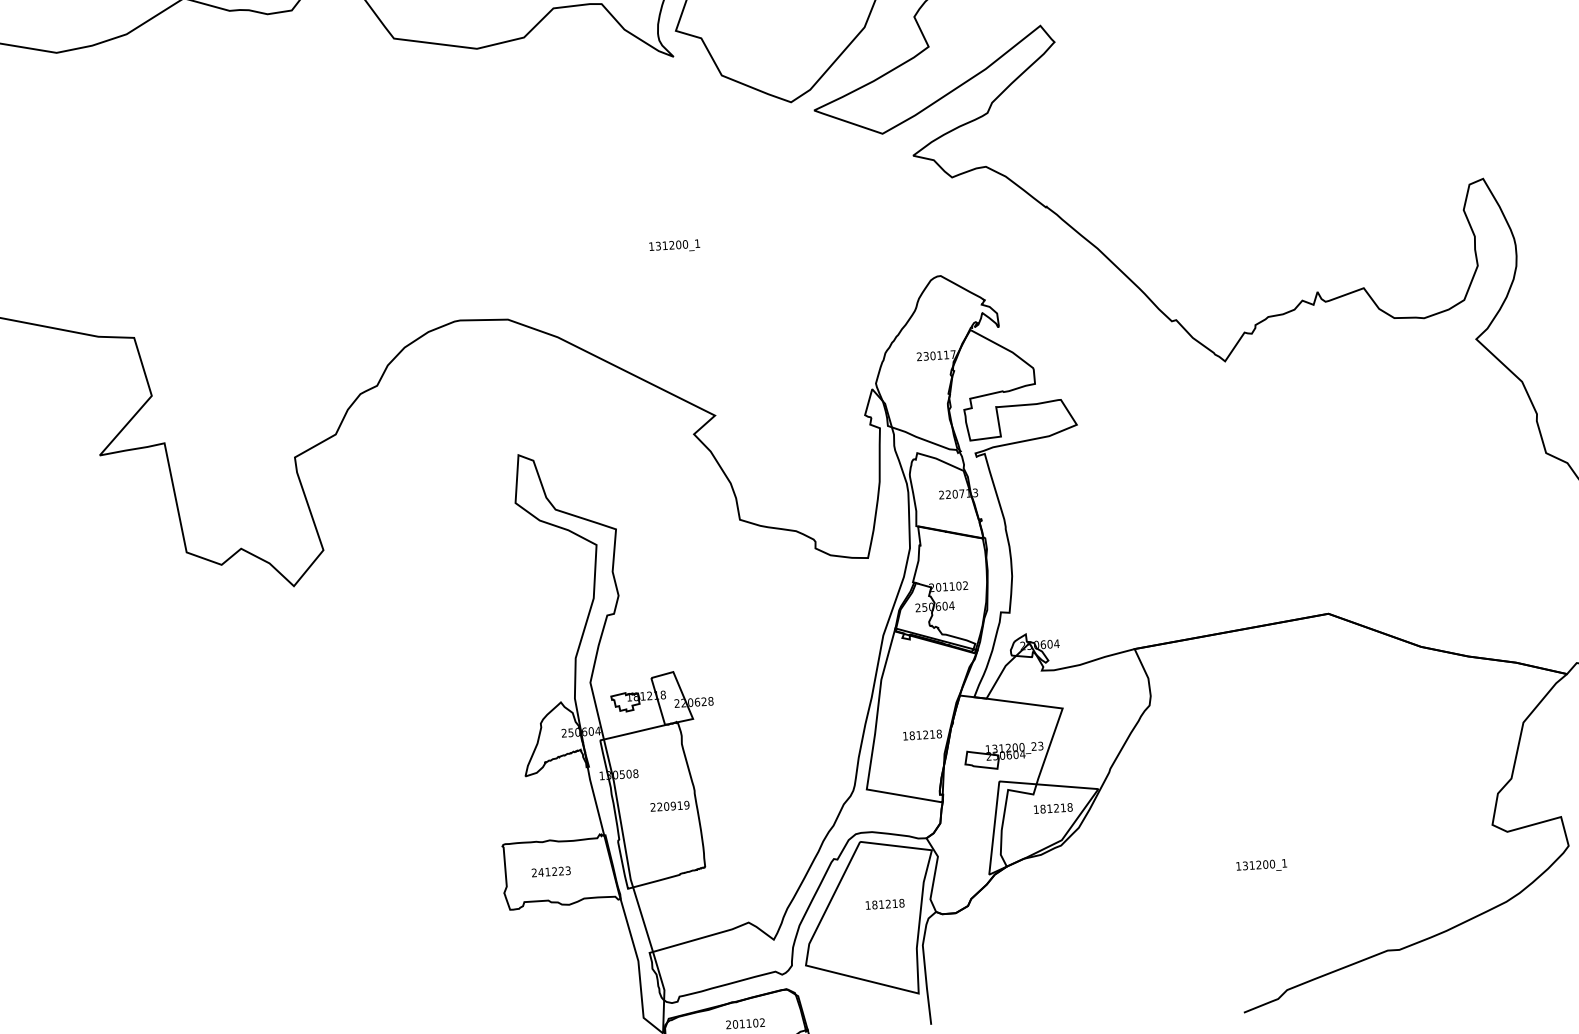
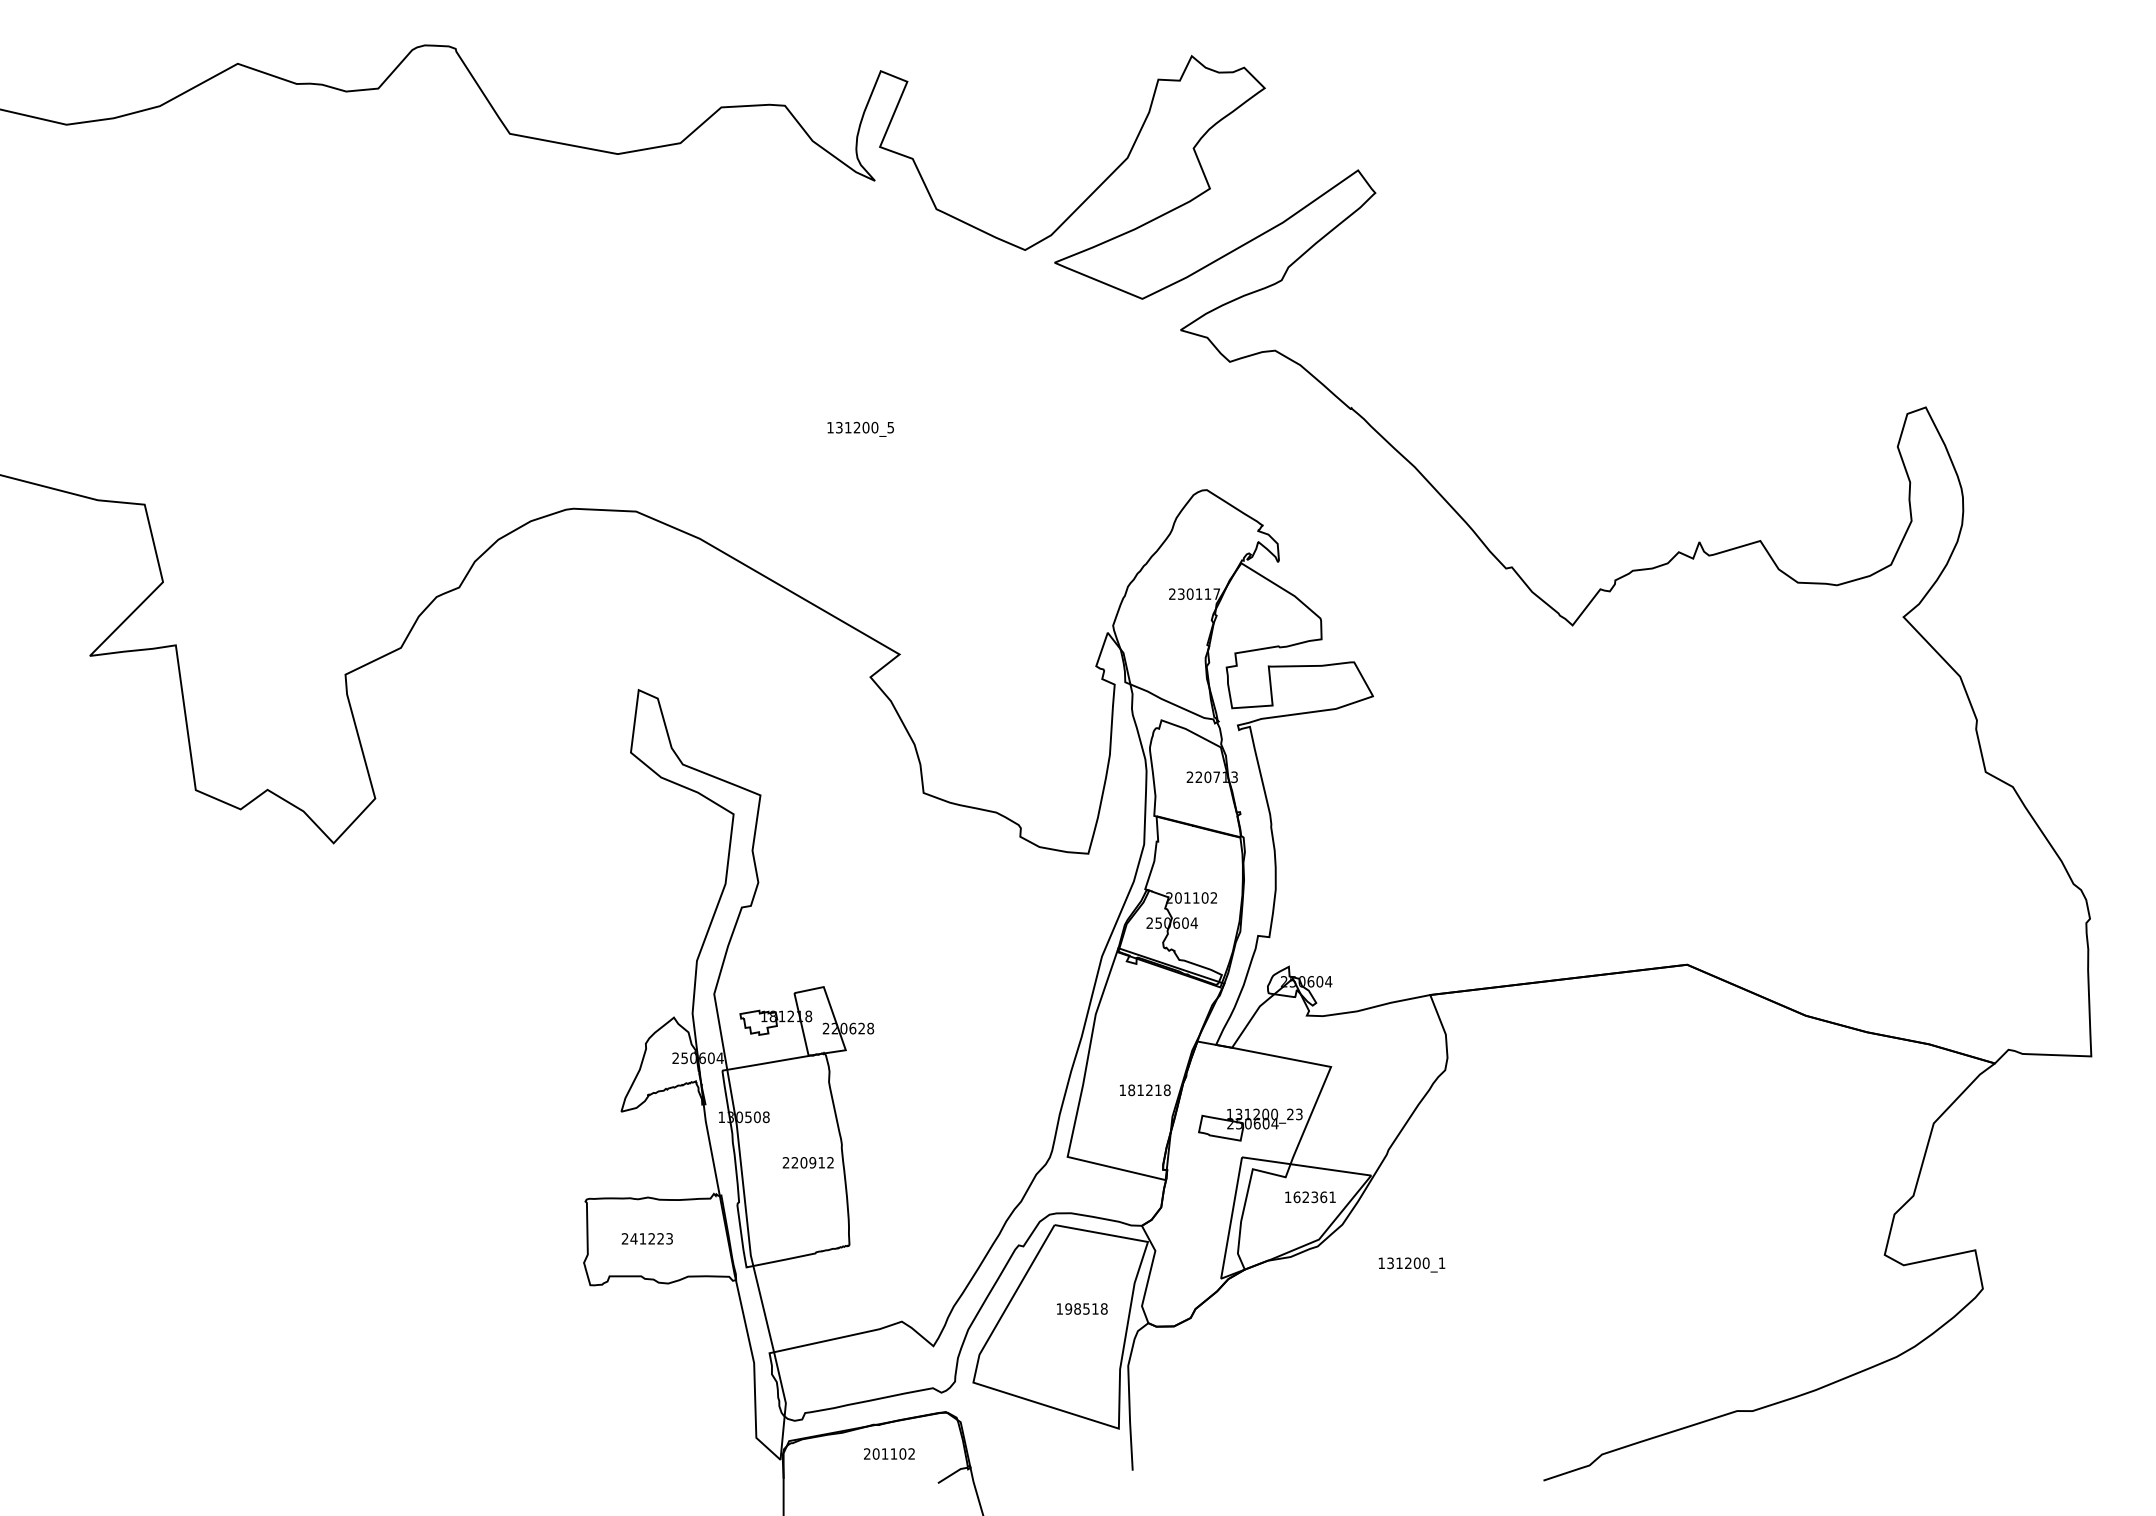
text: (697, 243) -> (890, 427), 131200_1 -> 131200_5
text: (686, 805) -> (830, 1162), 220919 -> 220912
text: (1056, 808) -> (1314, 1197), 181218 -> 162361
text: (1261, 865) -> (1411, 1264), moved
text: (881, 904) -> (1077, 1308), 181218 -> 198518

